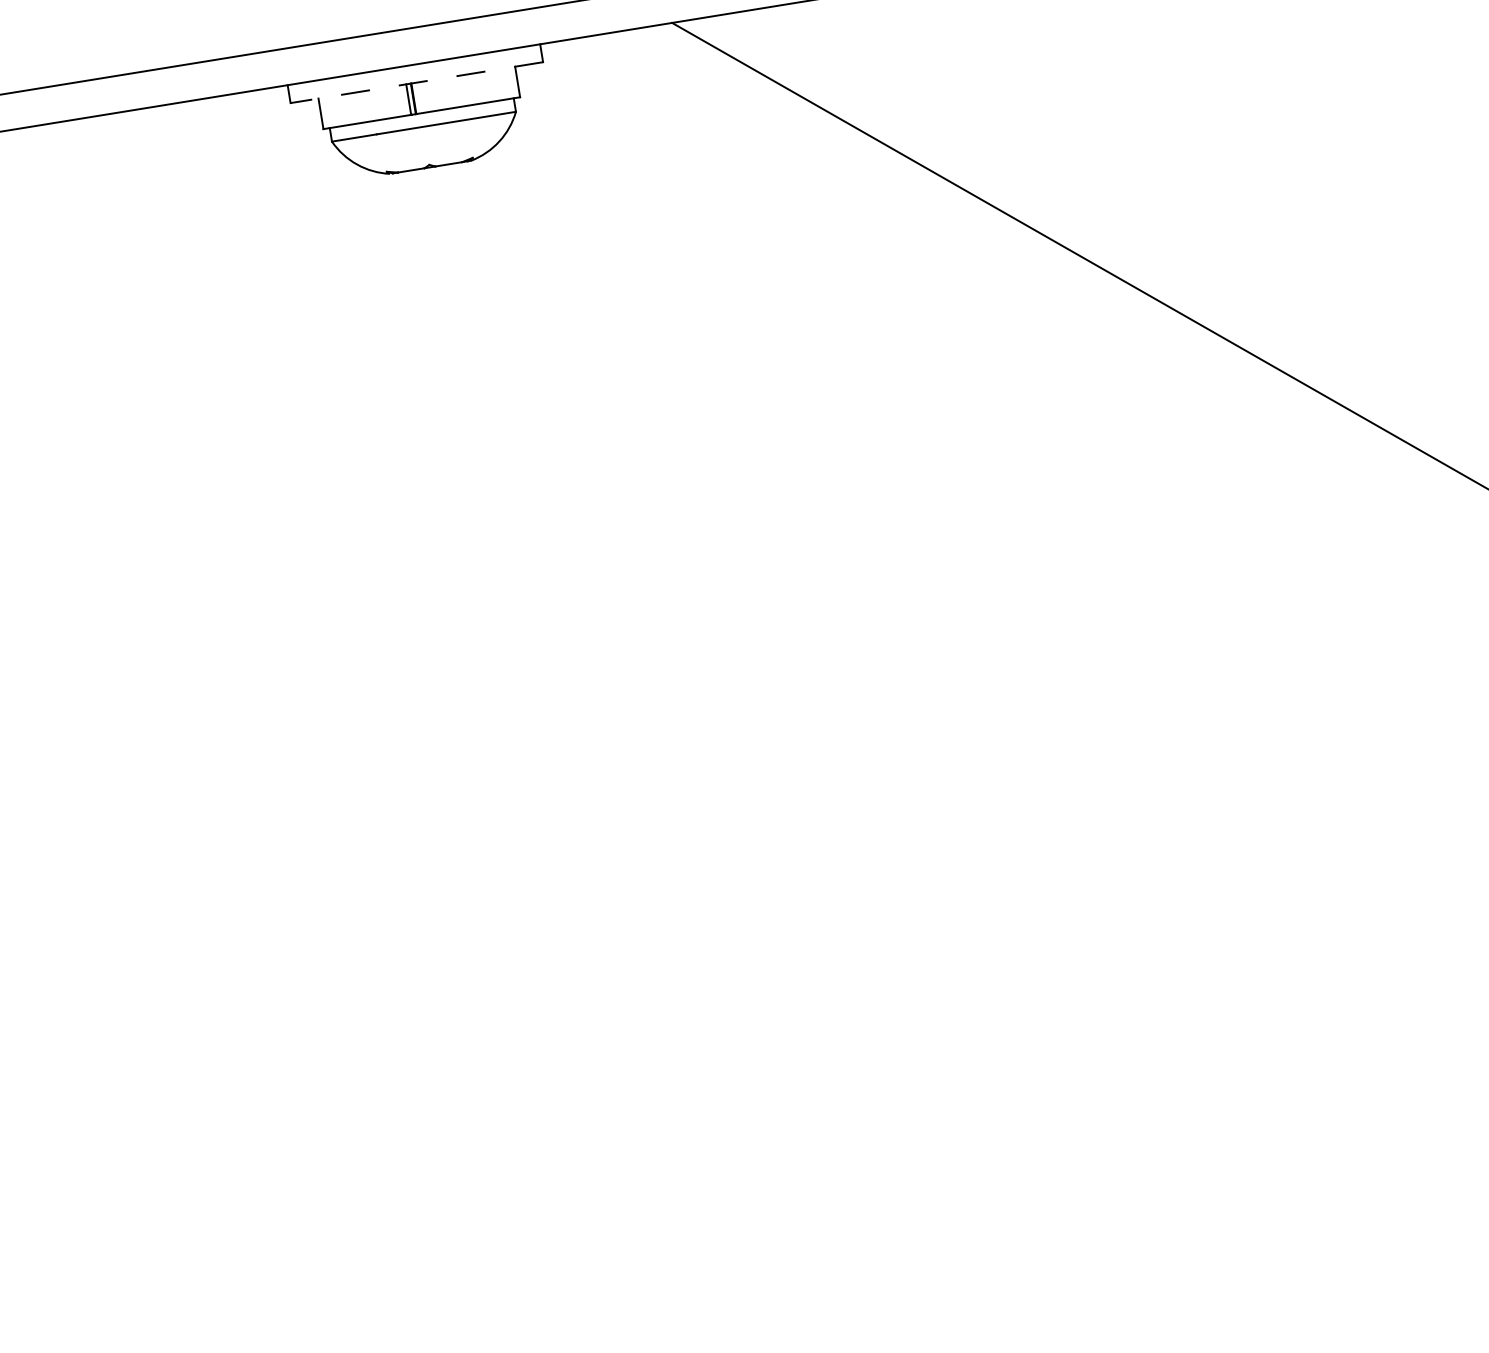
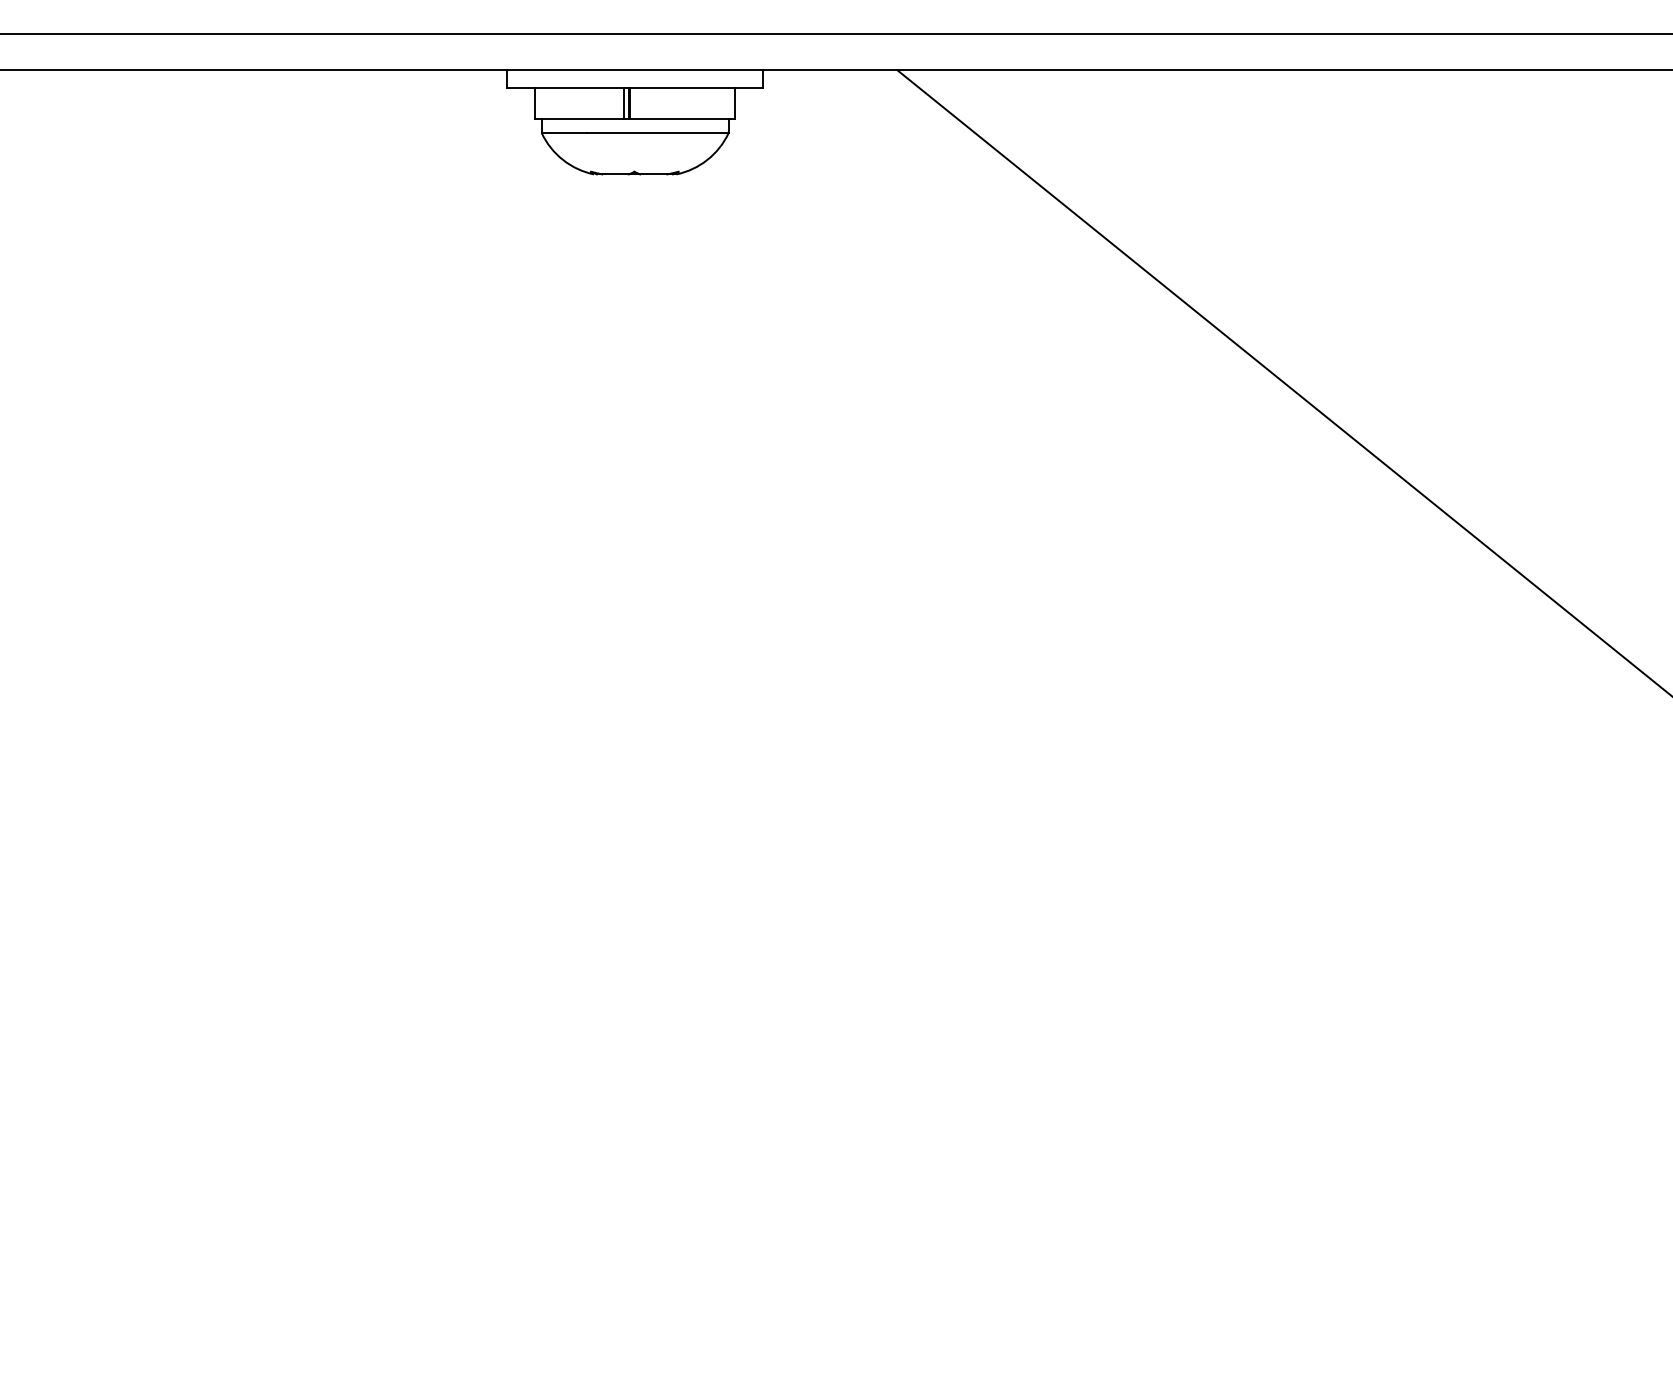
line: (416, 82) -> (634, 88), dashed -> solid

